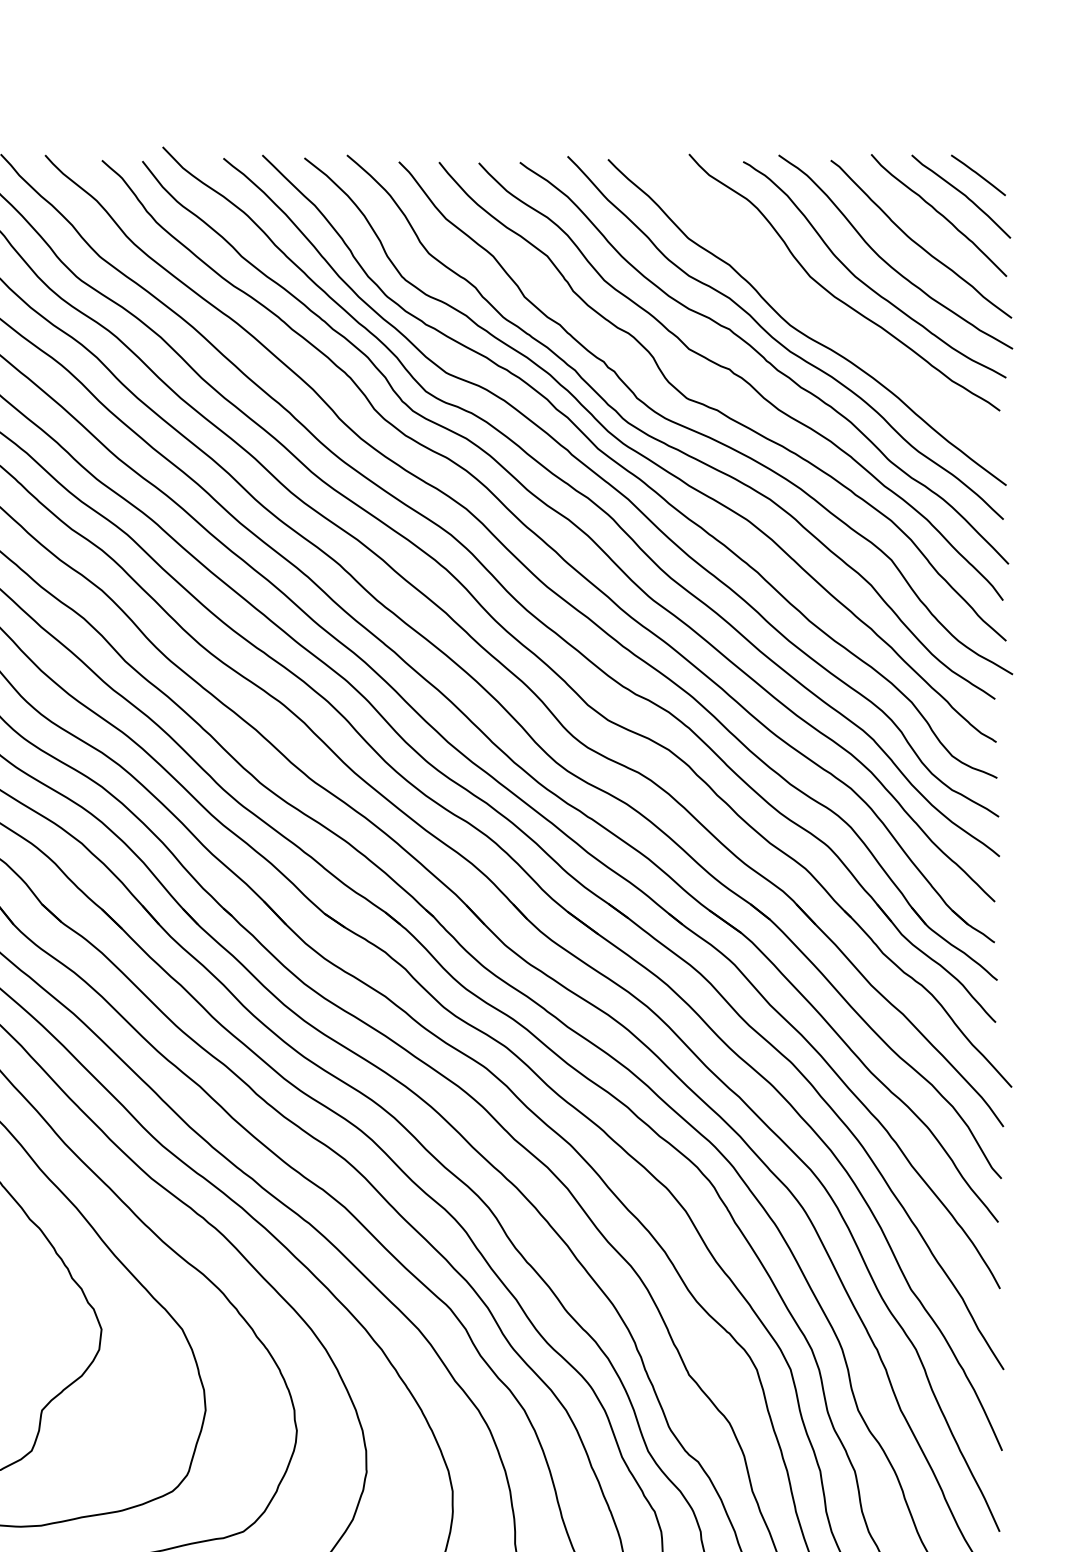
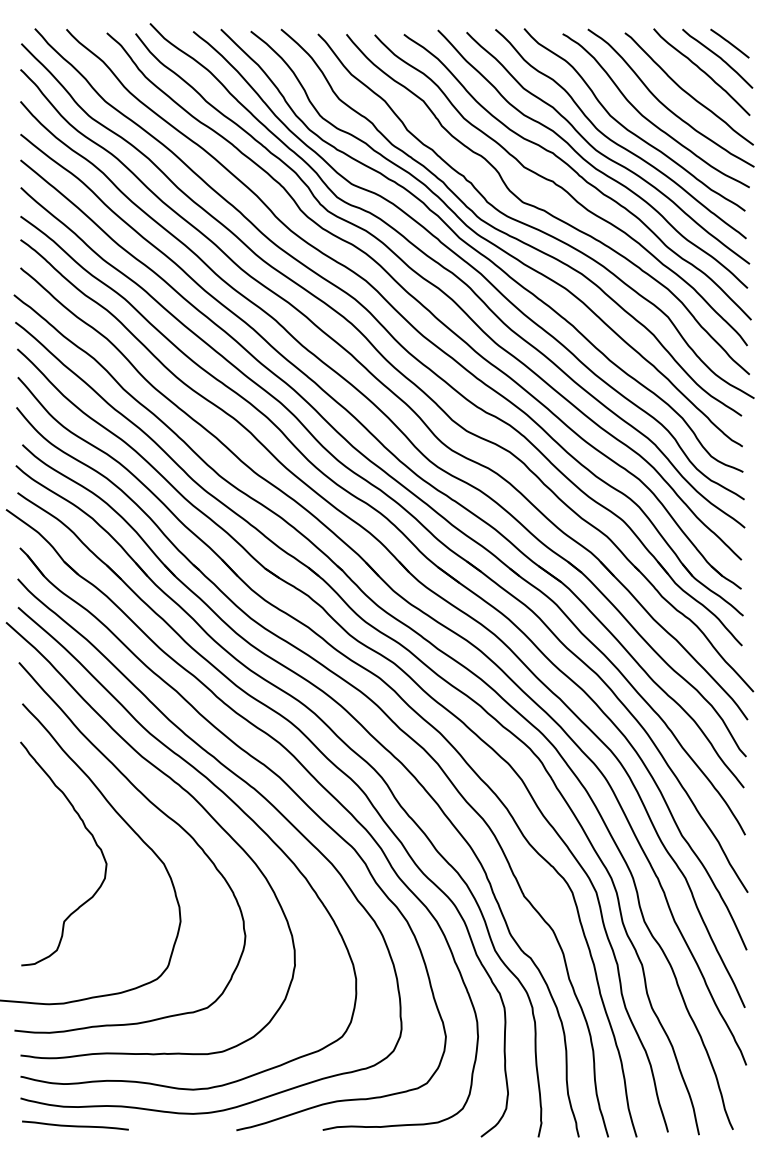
curve: (818, 314) -> (616, 142), added

